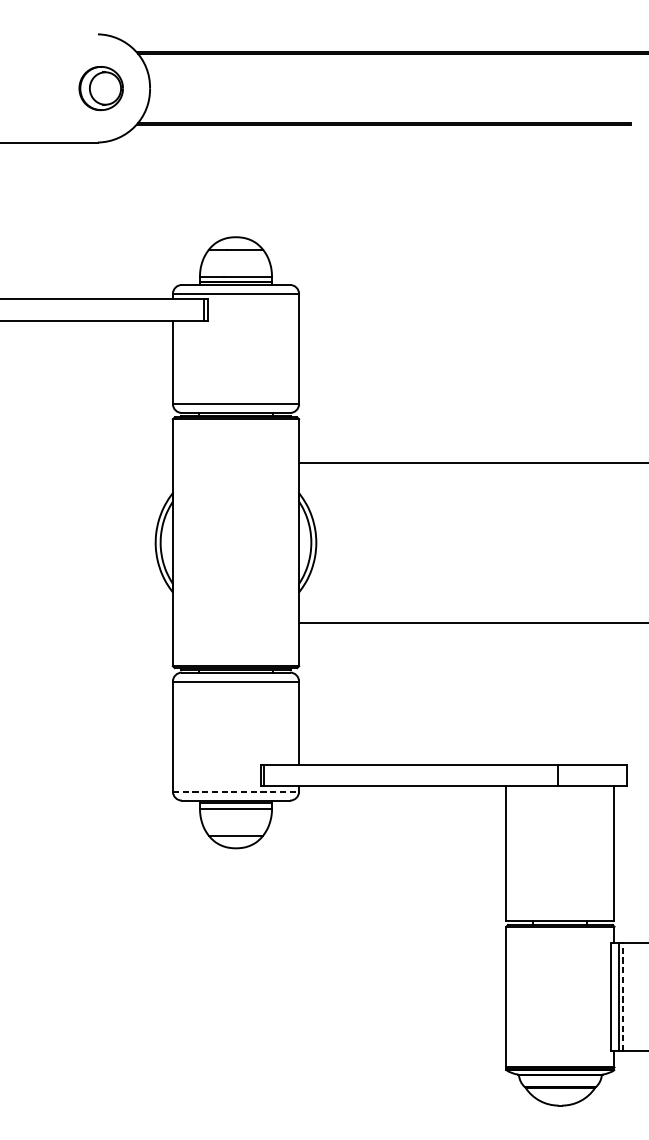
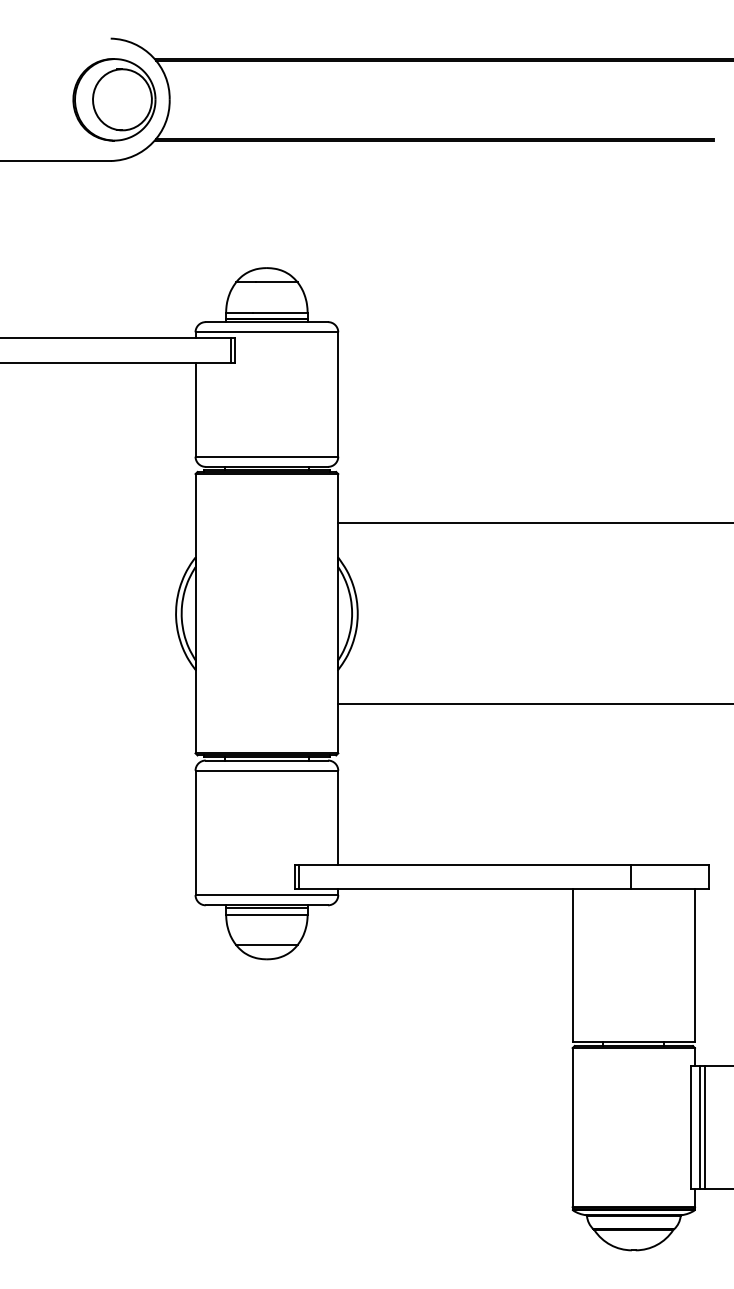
part: (101, 88) -> (114, 99), size x1.67
line: (236, 791) -> (267, 895), dashed -> solid
line: (622, 997) -> (704, 1127), dashed -> solid

